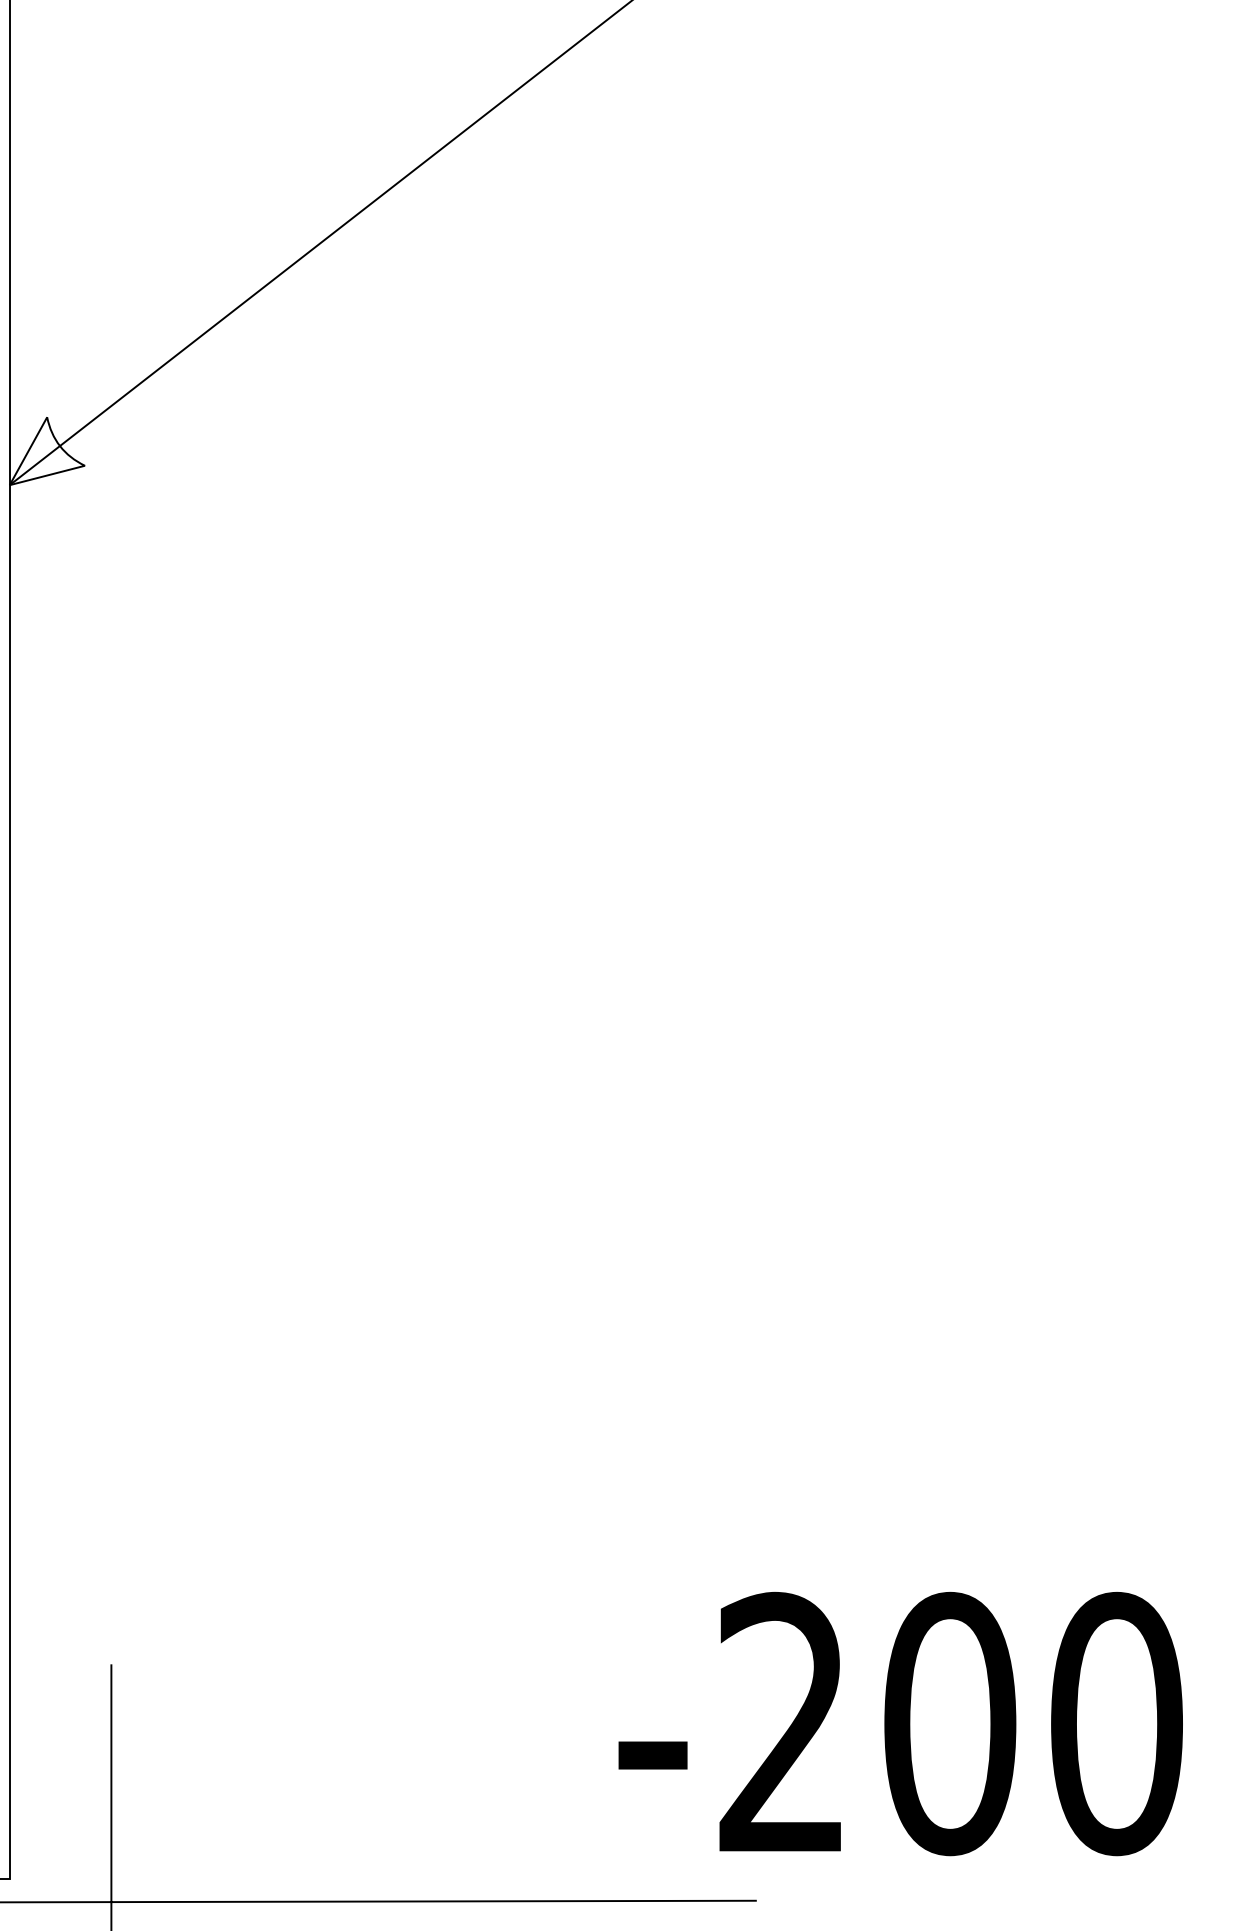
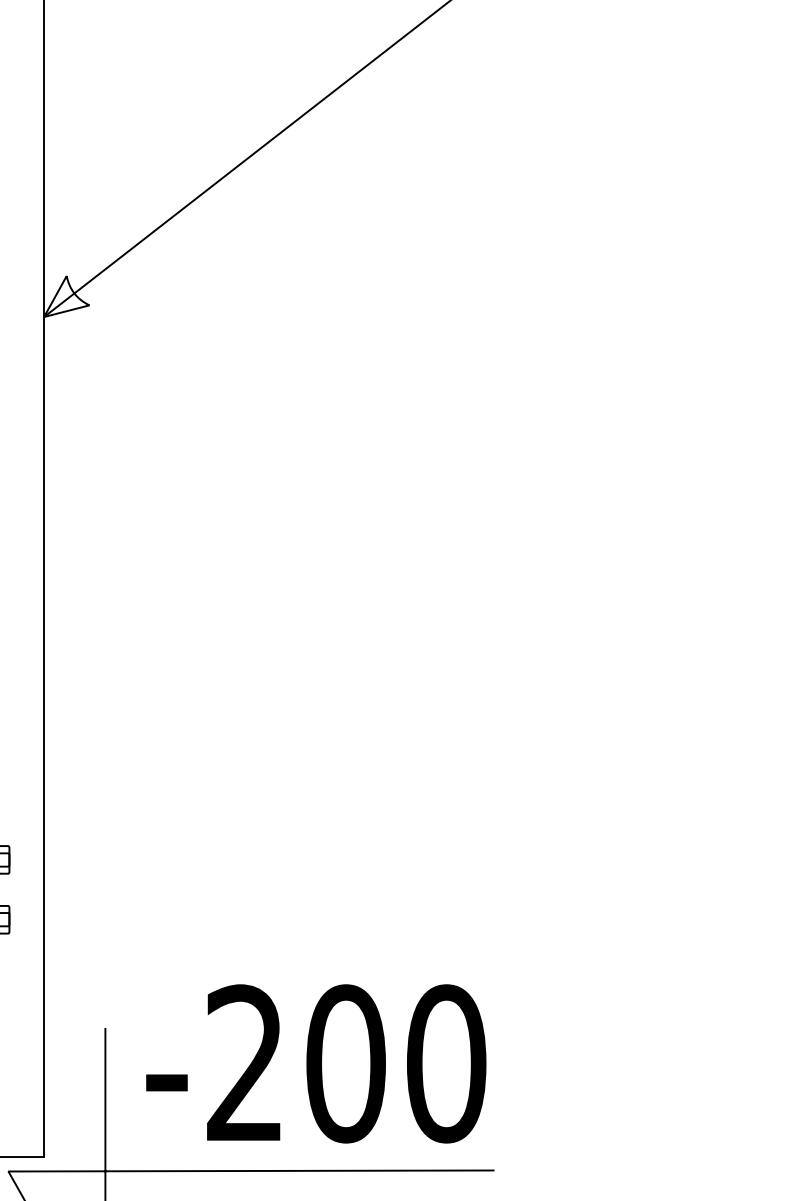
text: (901, 1723) -> (316, 1063), moved

